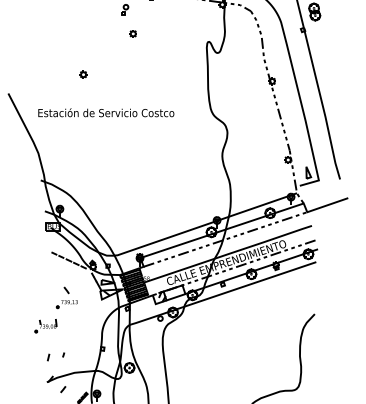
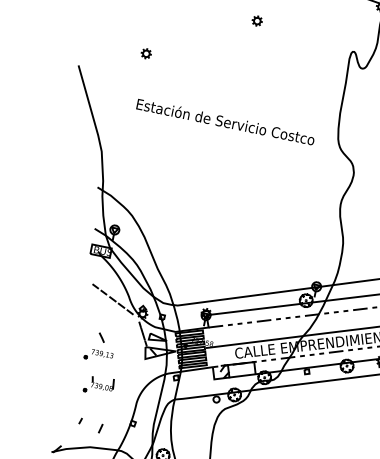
part: (83, 74) -> (146, 53), moved
text: (106, 112) -> (226, 121), moved
part: (45, 326) -> (98, 386), moved
line: (48, 357) -> (100, 428), moved

